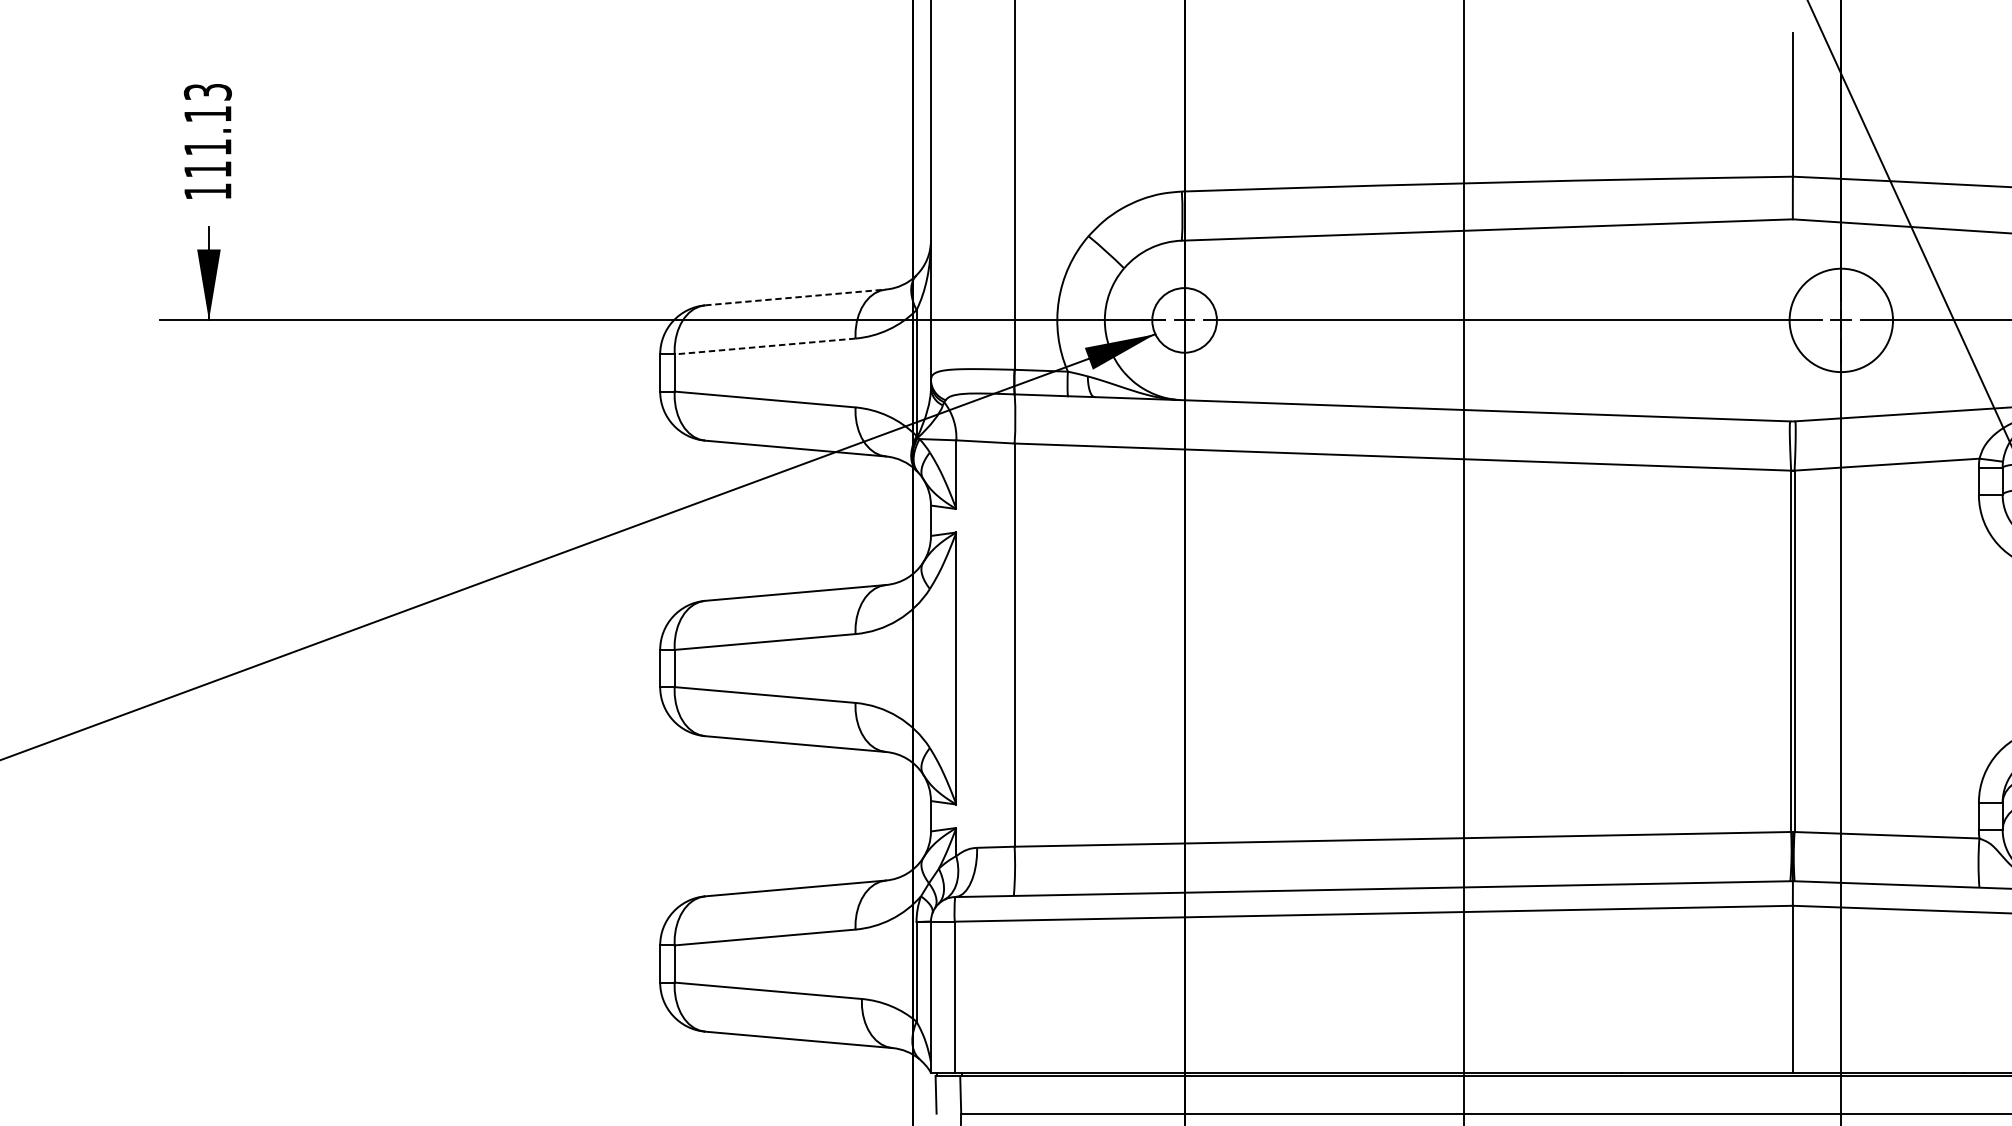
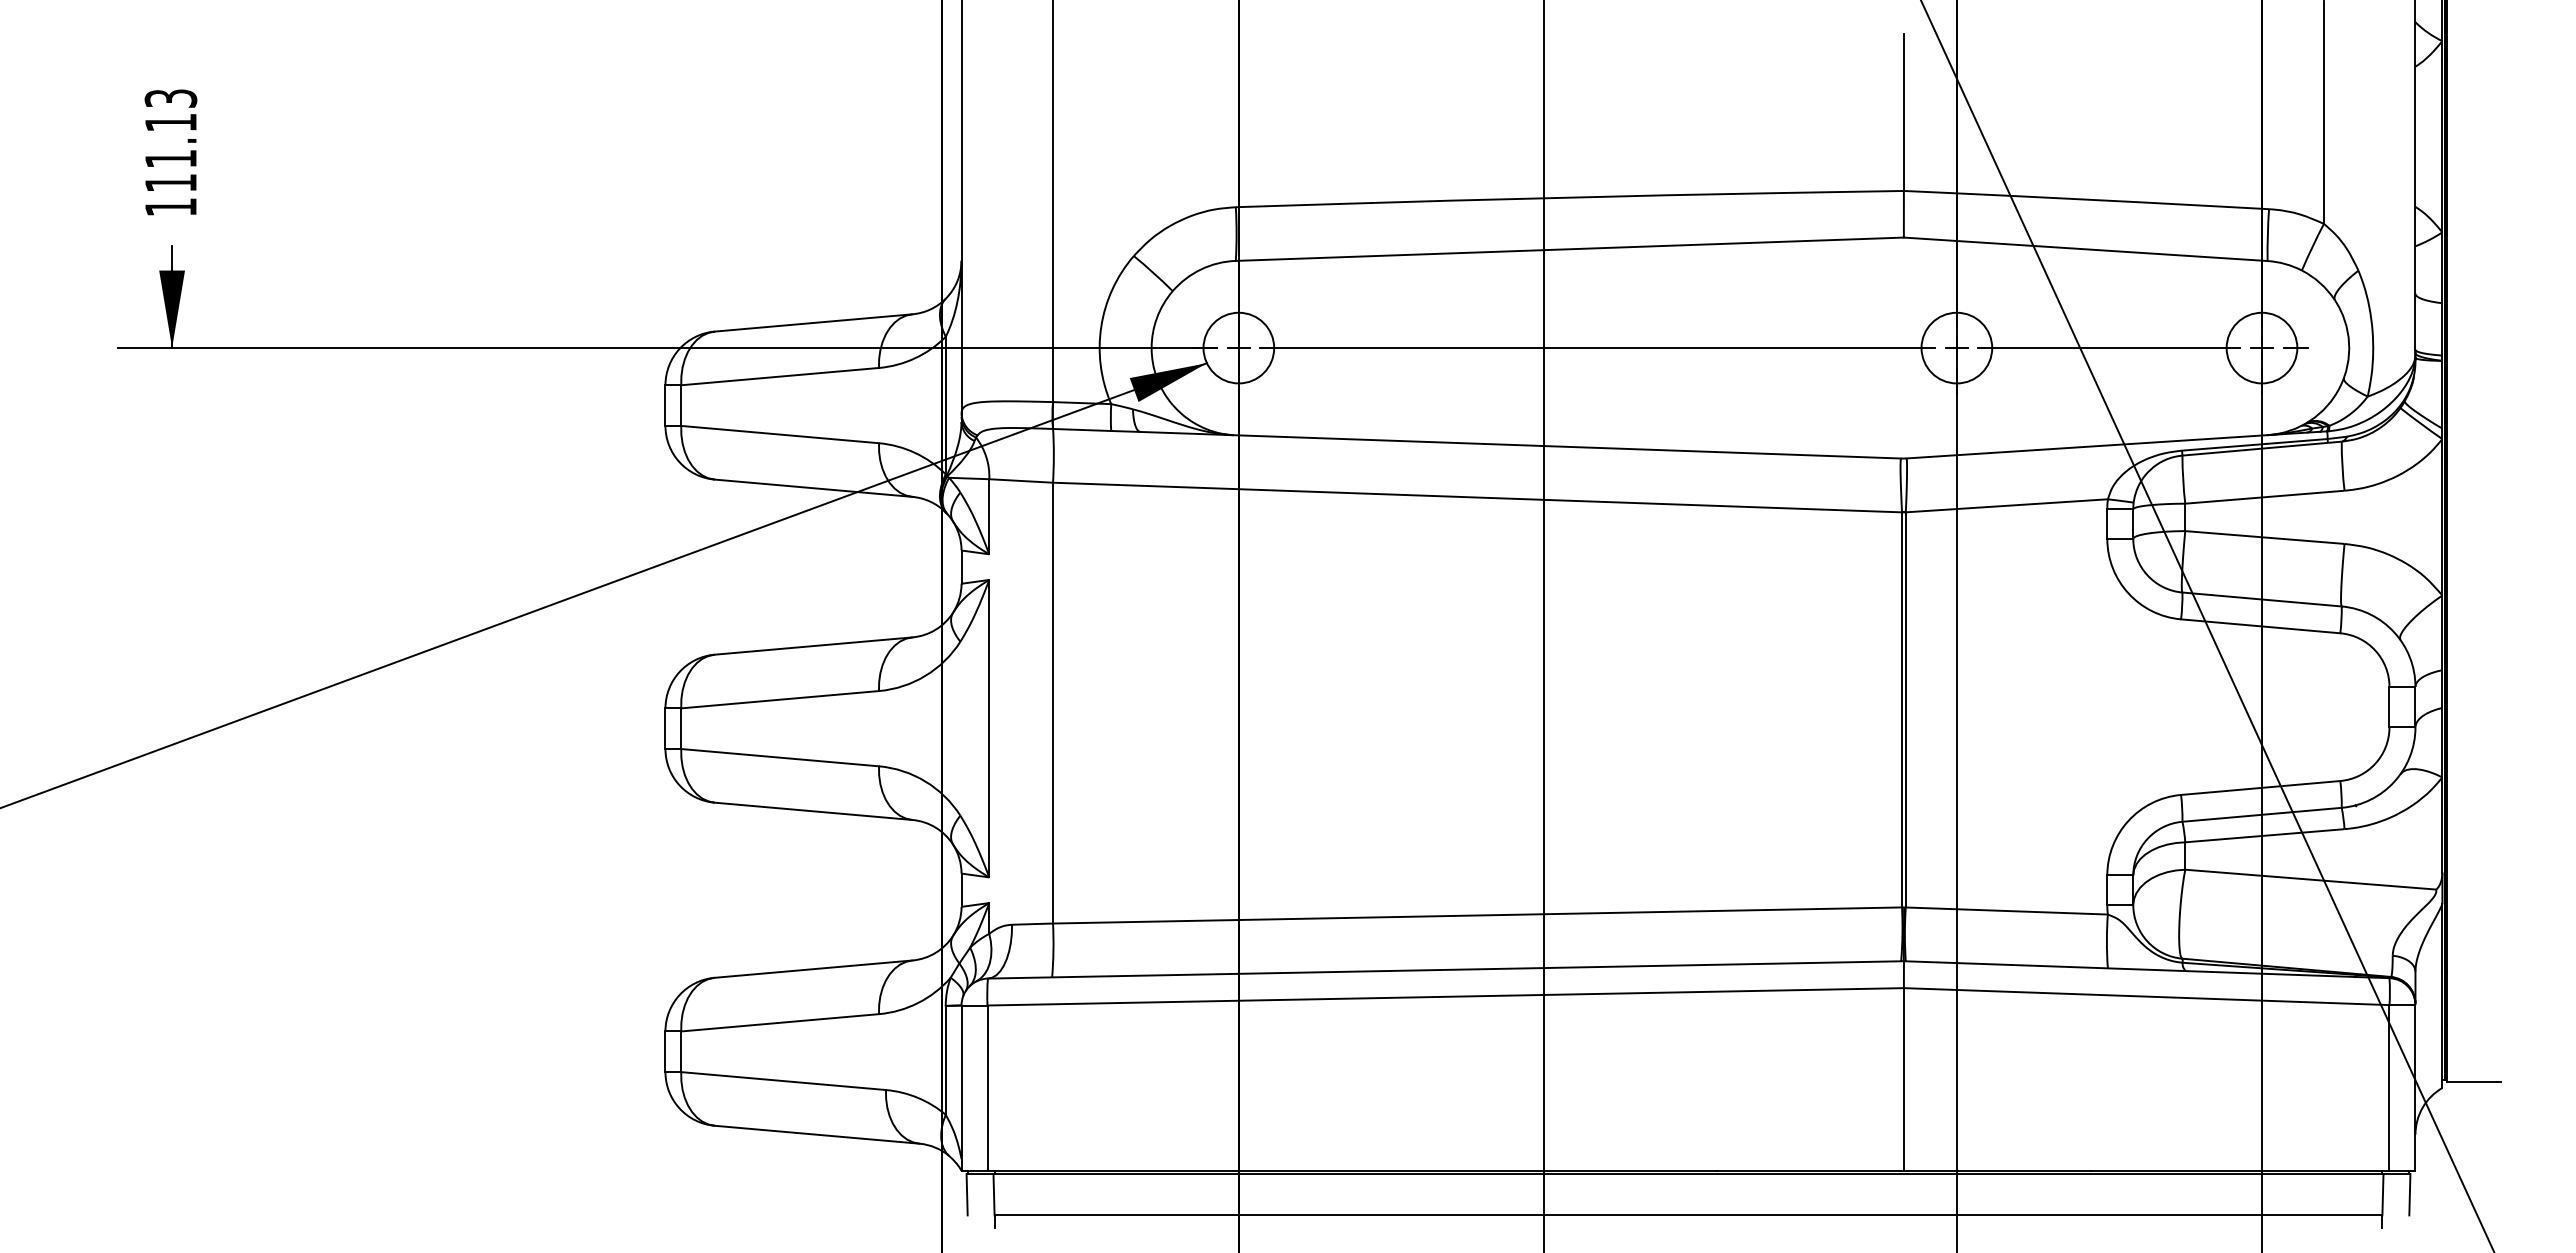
line: (796, 297) -> (814, 322), dashed -> solid
circle: (1840, 319) -> (1956, 347), size x0.62
line: (764, 346) -> (779, 376), dashed -> solid

